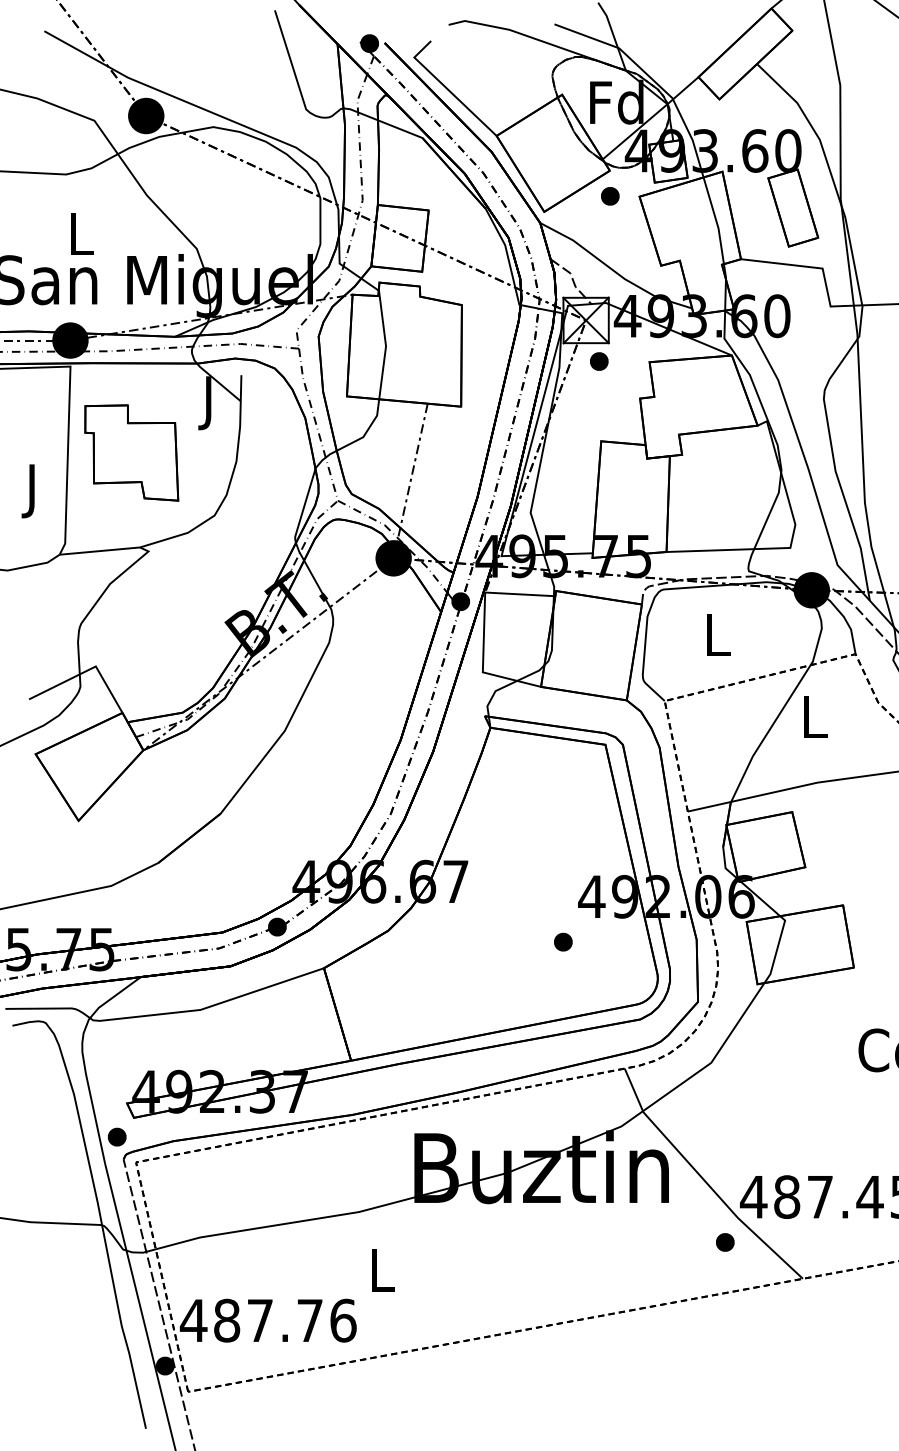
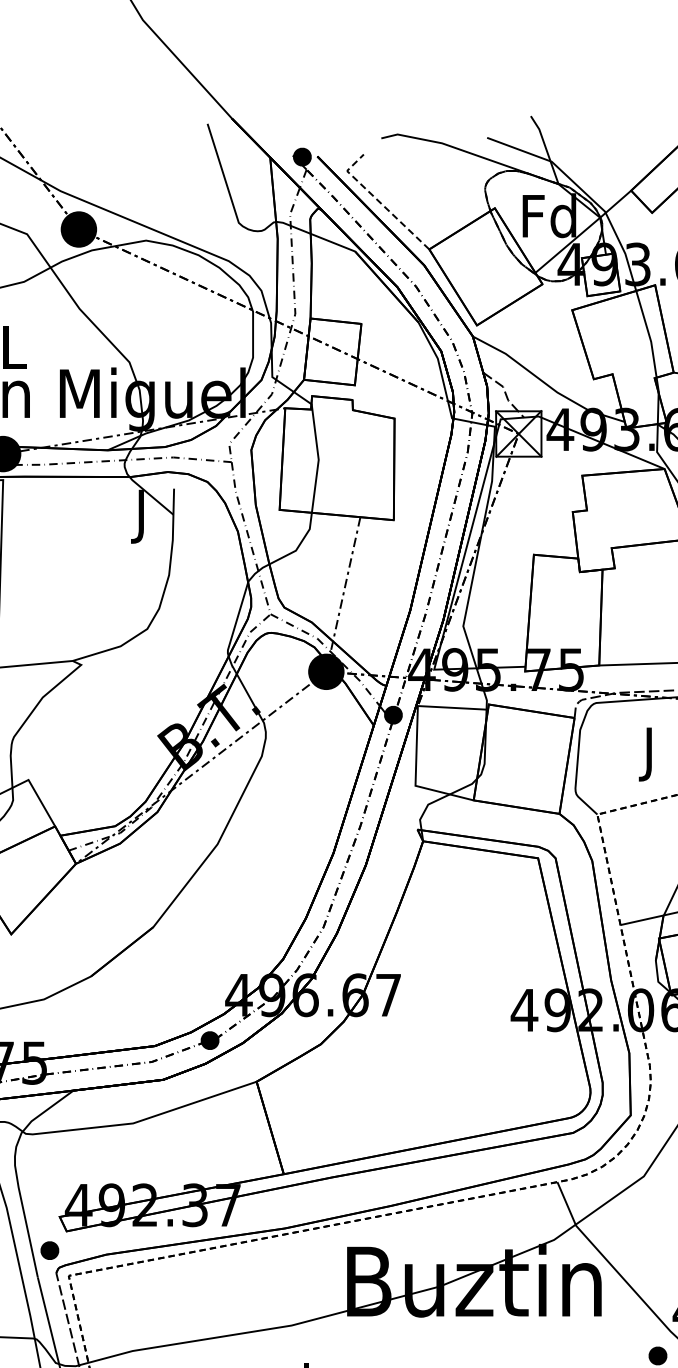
line: (446, 87) -> (379, 201), solid -> dashed
part: (610, 196) -> (543, 310), removed
part: (599, 361) -> (532, 475), removed
part: (131, 452) -> (64, 566), removed
text: (718, 641) -> (651, 755), L -> J
part: (563, 941) -> (496, 1055), removed

